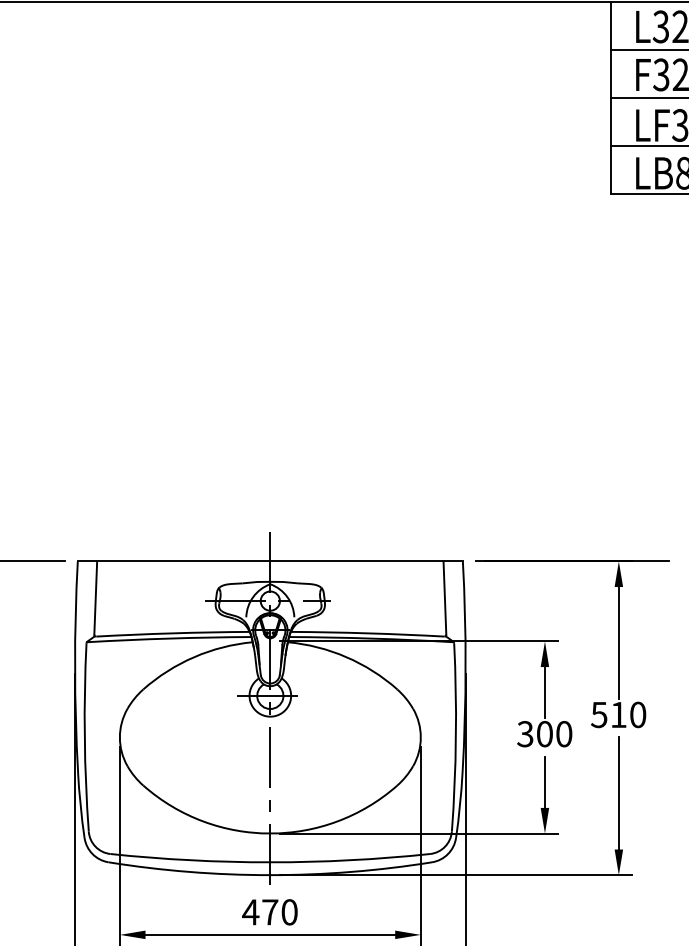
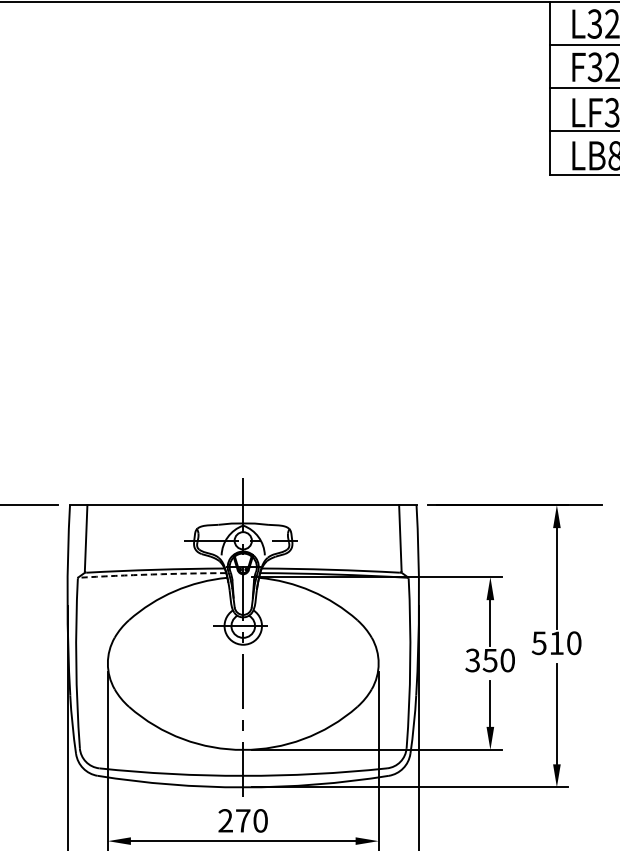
arc: (169, 638) -> (152, 574), solid -> dashed
text: (544, 734) -> (489, 660), 300 -> 350
text: (250, 912) -> (225, 821), 470 -> 270

